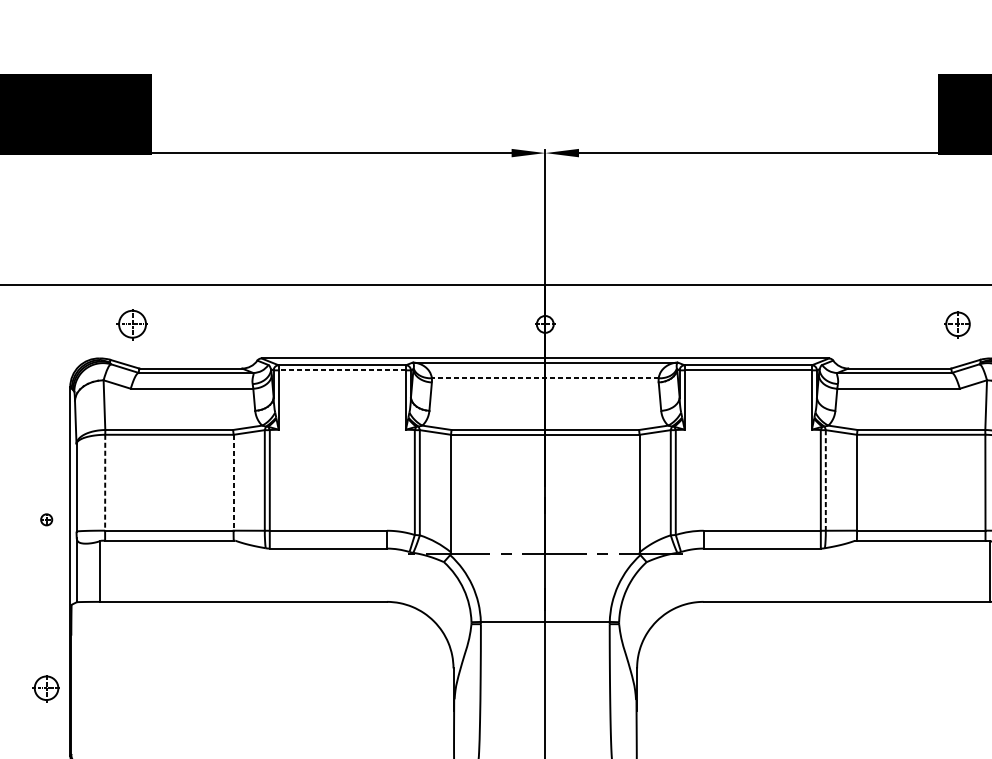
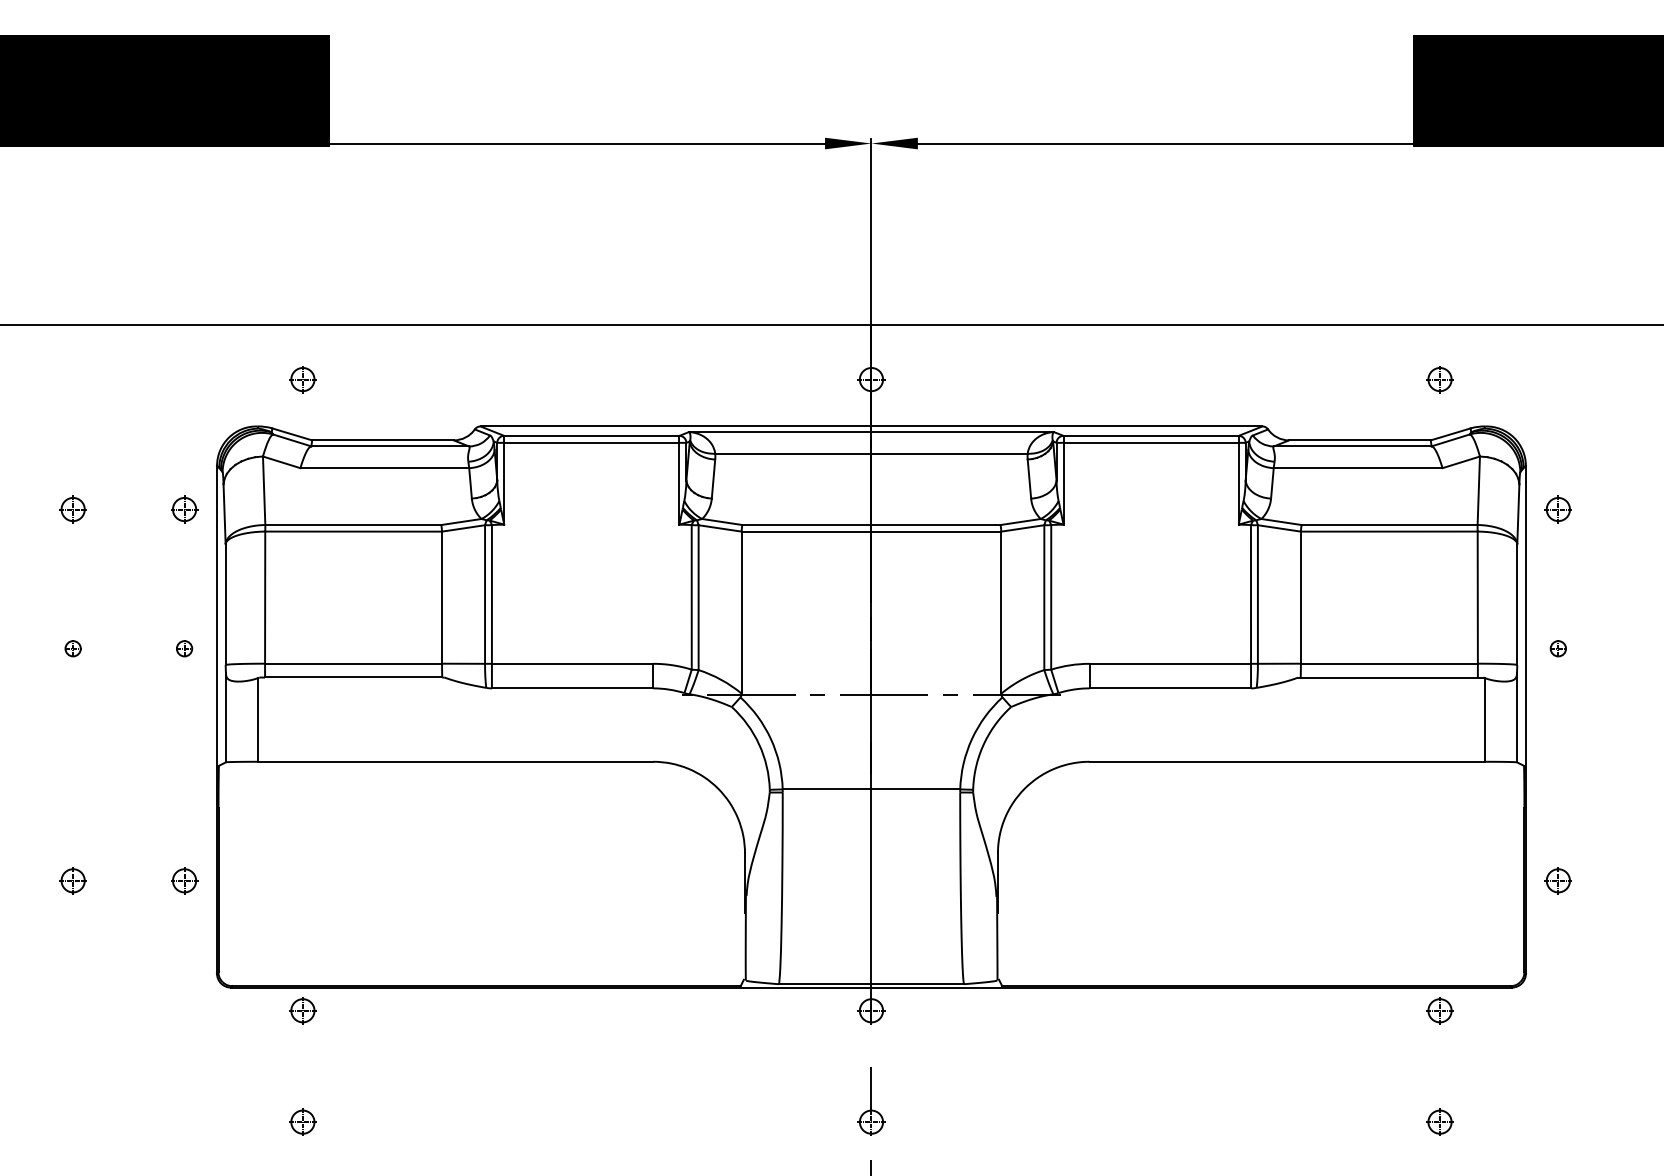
part: (132, 324) -> (302, 379), size x0.62
part: (957, 324) -> (1439, 379), size x0.71
line: (342, 370) -> (591, 442), dashed -> solid
line: (544, 378) -> (870, 453), dashed -> solid
part: (46, 418) -> (184, 509), added
line: (825, 481) -> (1257, 595), dashed -> solid
line: (105, 483) -> (265, 598), dashed -> solid
line: (233, 483) -> (442, 598), dashed -> solid
part: (46, 688) -> (184, 880), size x0.71

